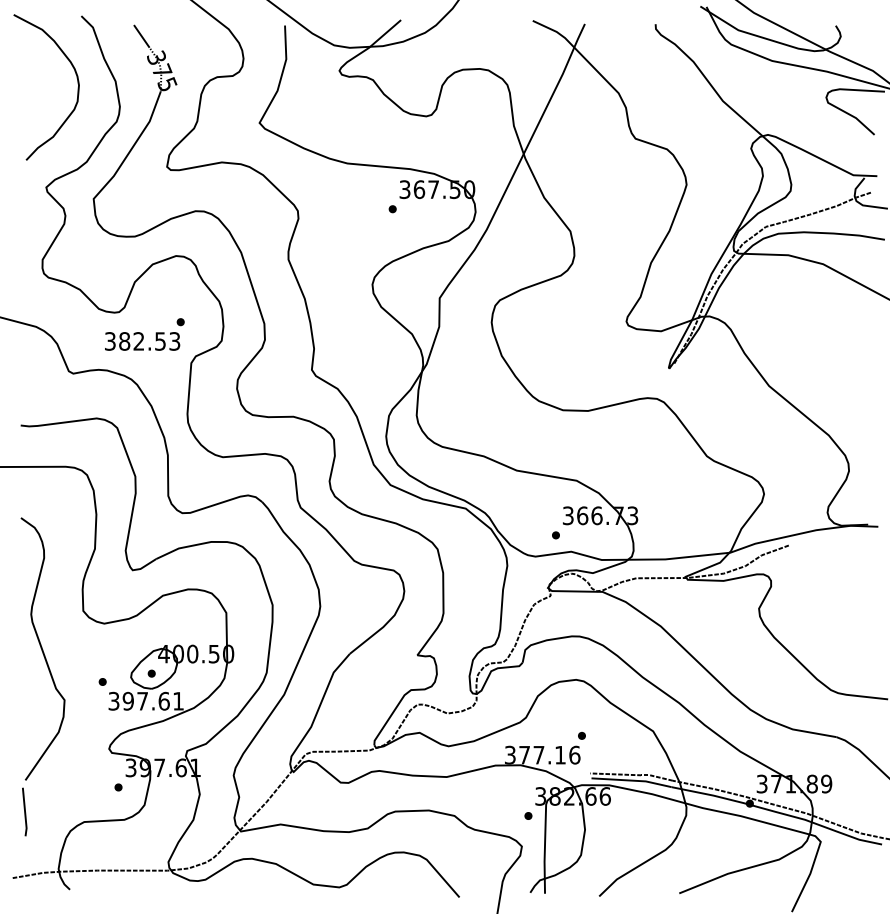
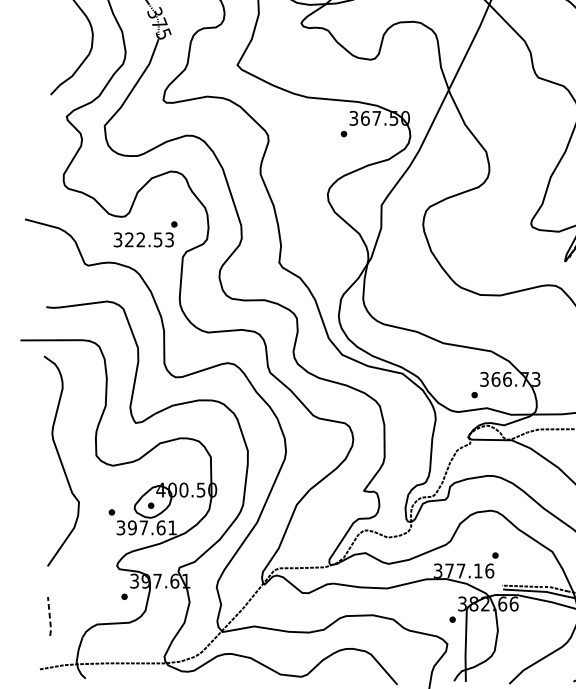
text: (124, 341) -> (129, 239), 382.53 -> 322.53
curve: (42, 648) -> (61, 460), moved
line: (25, 812) -> (50, 616), solid -> dashed

